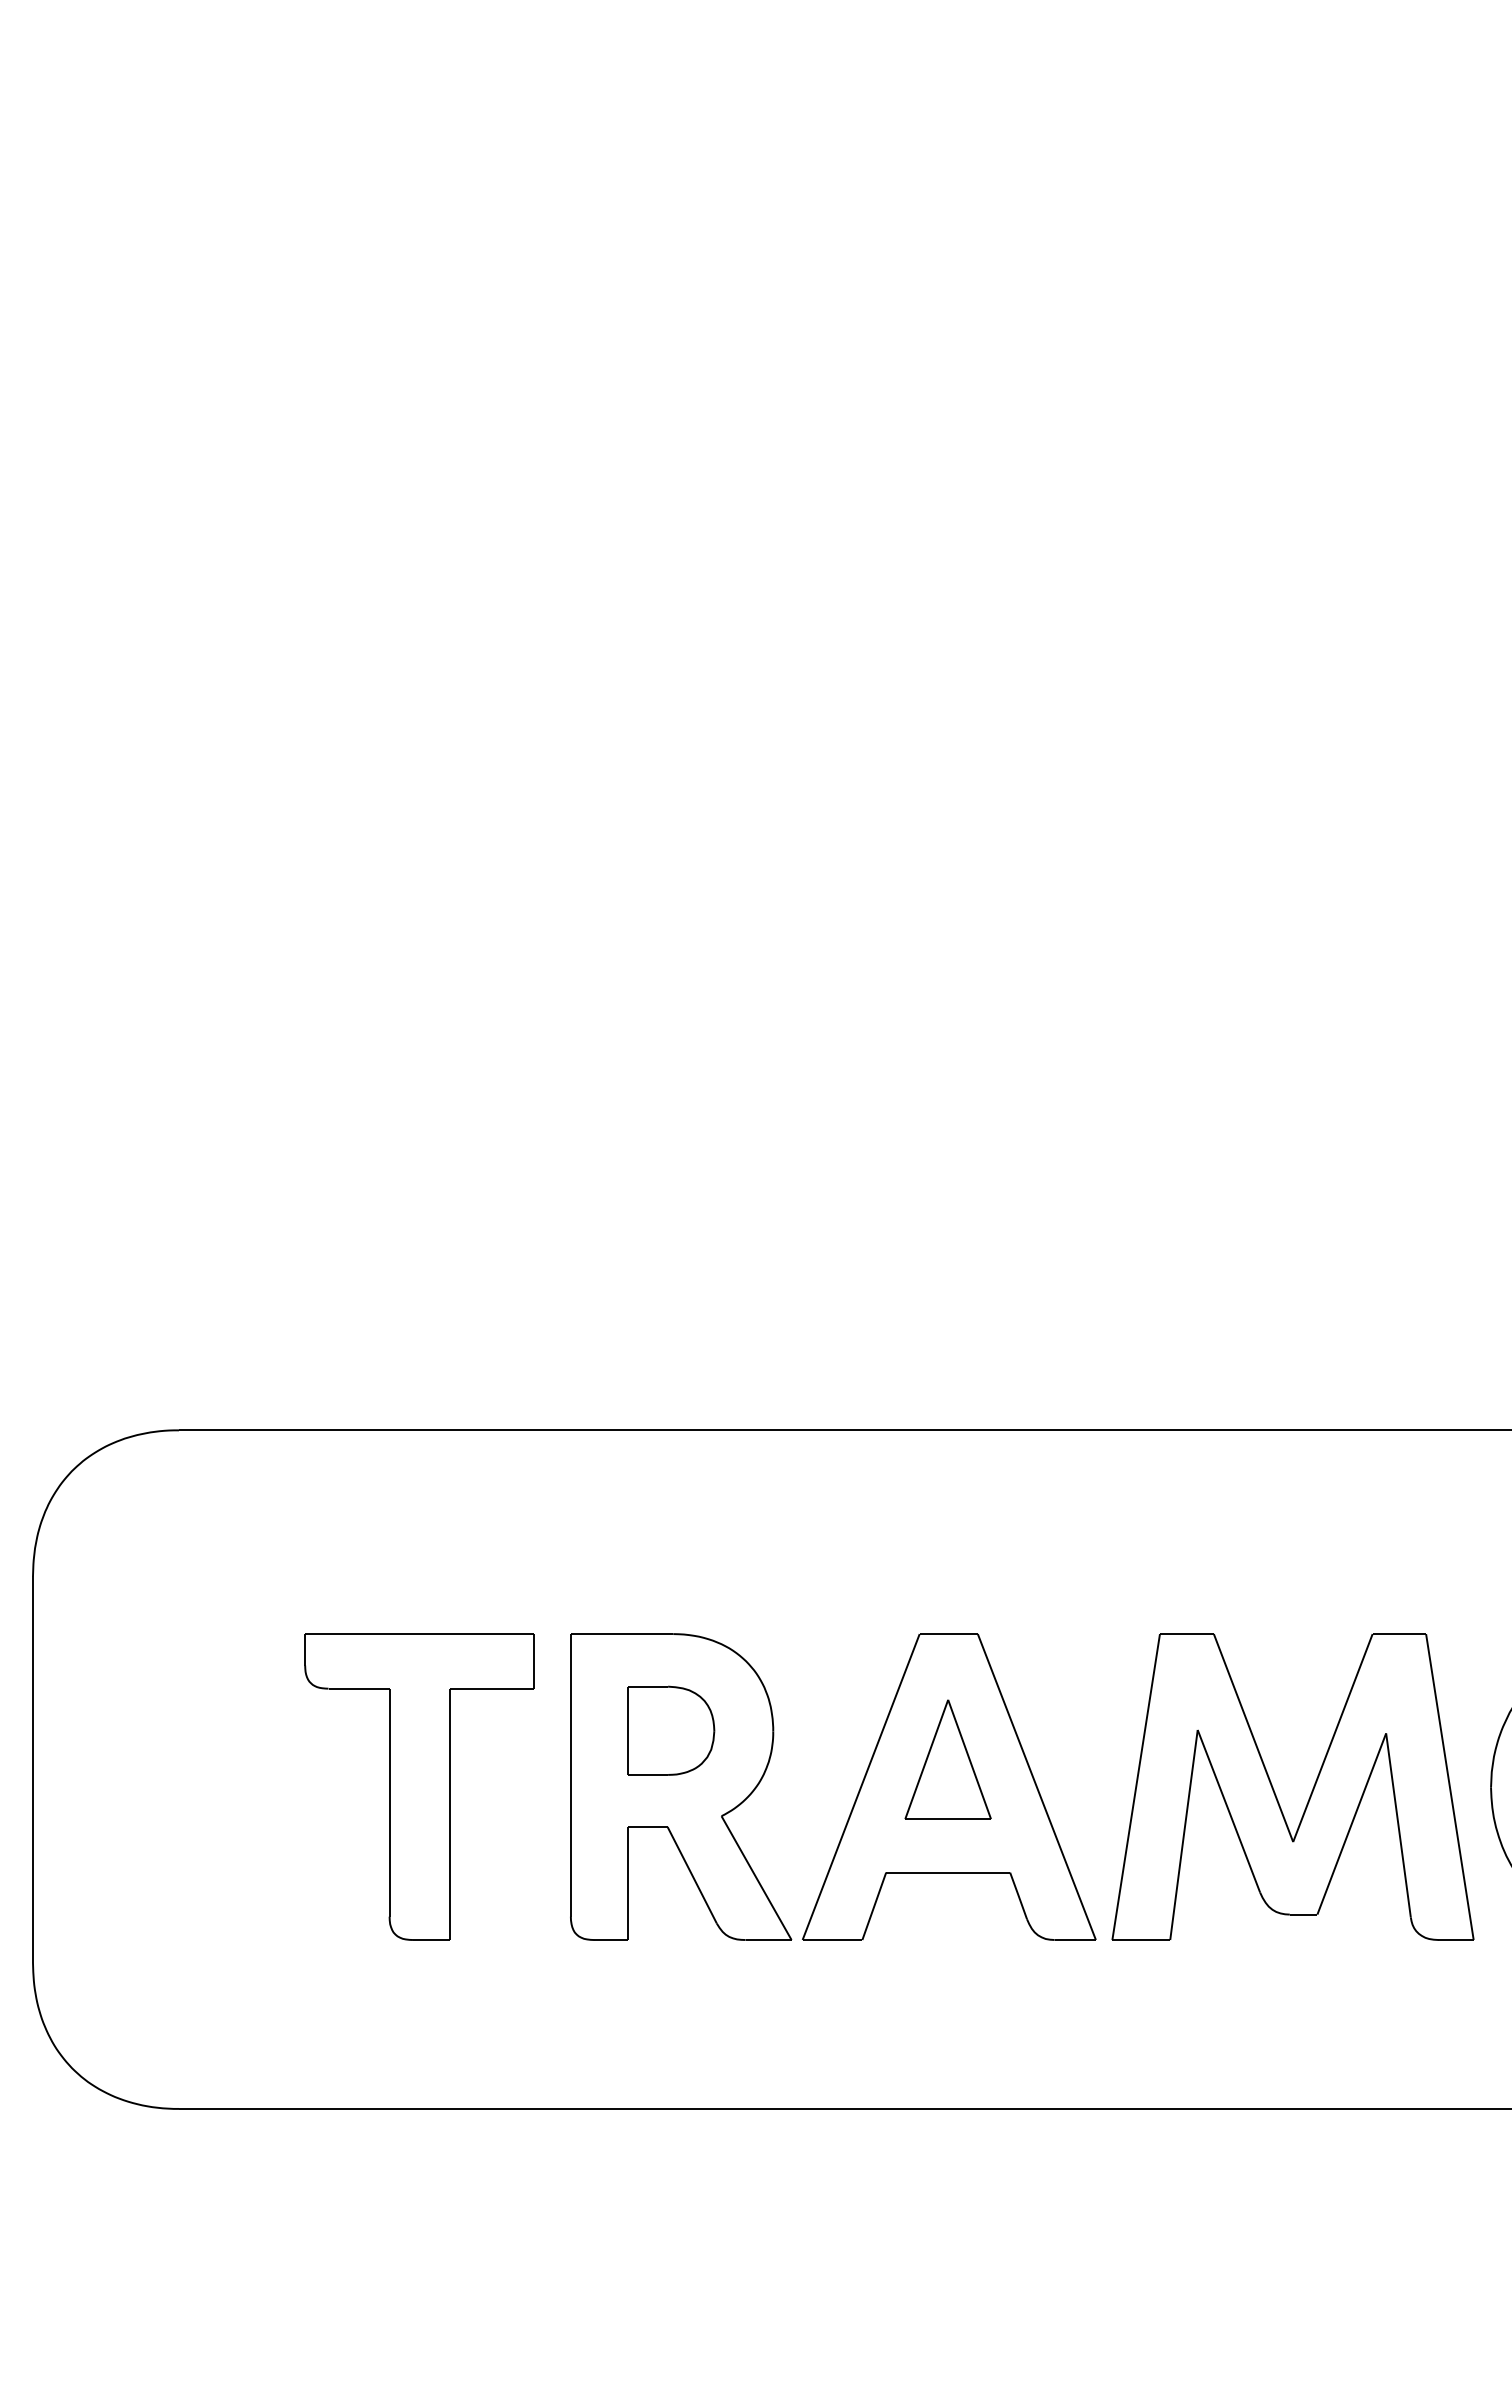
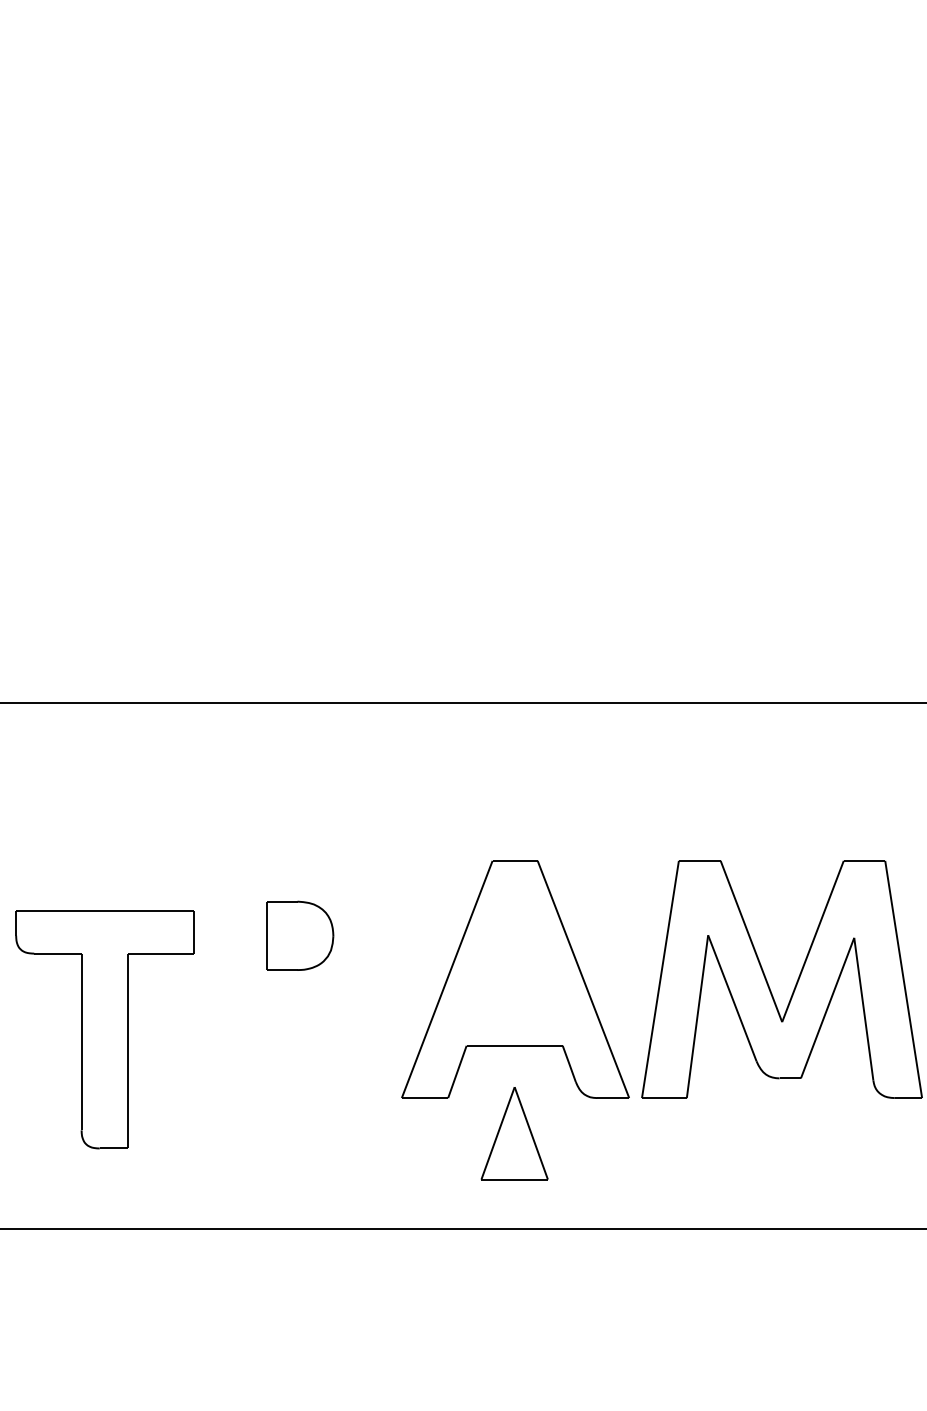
part: (947, 1759) -> (514, 1133), moved
part: (419, 1786) -> (104, 1029), moved
part: (681, 1786) -> (307, 979), removed

